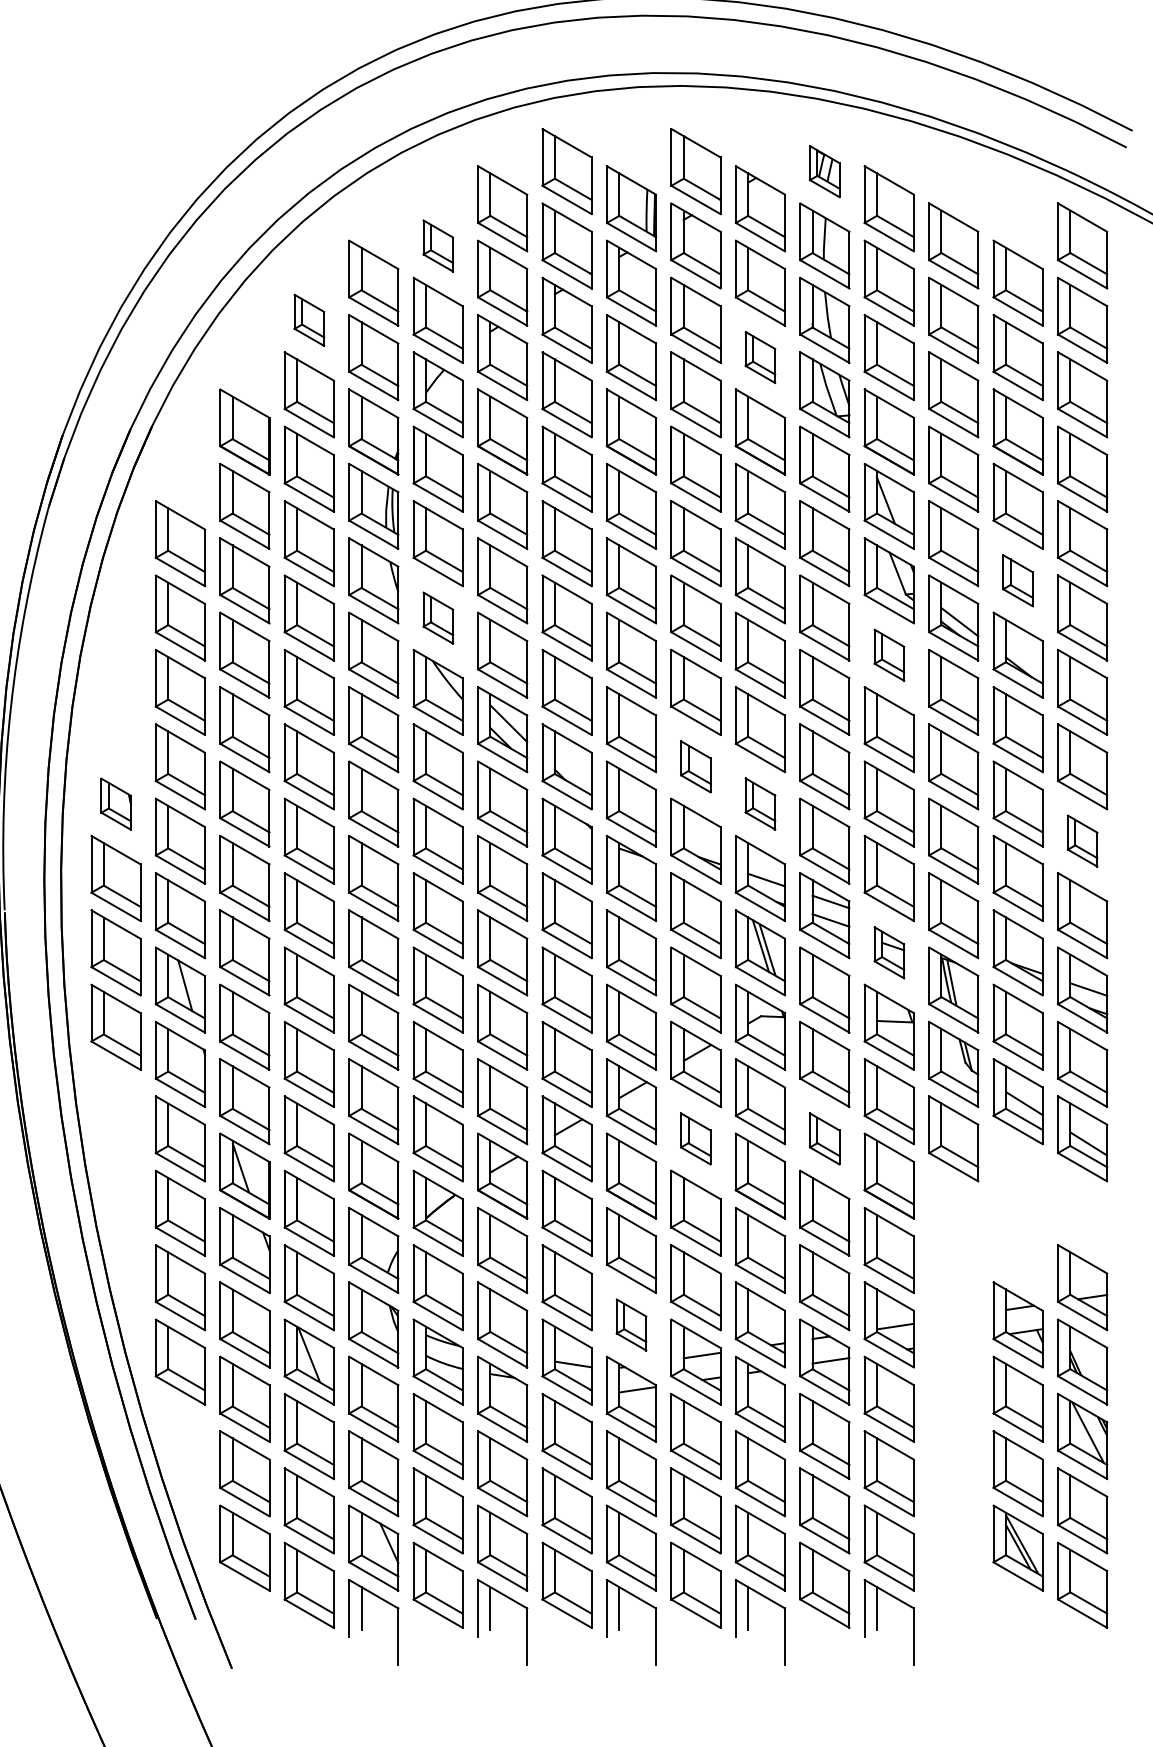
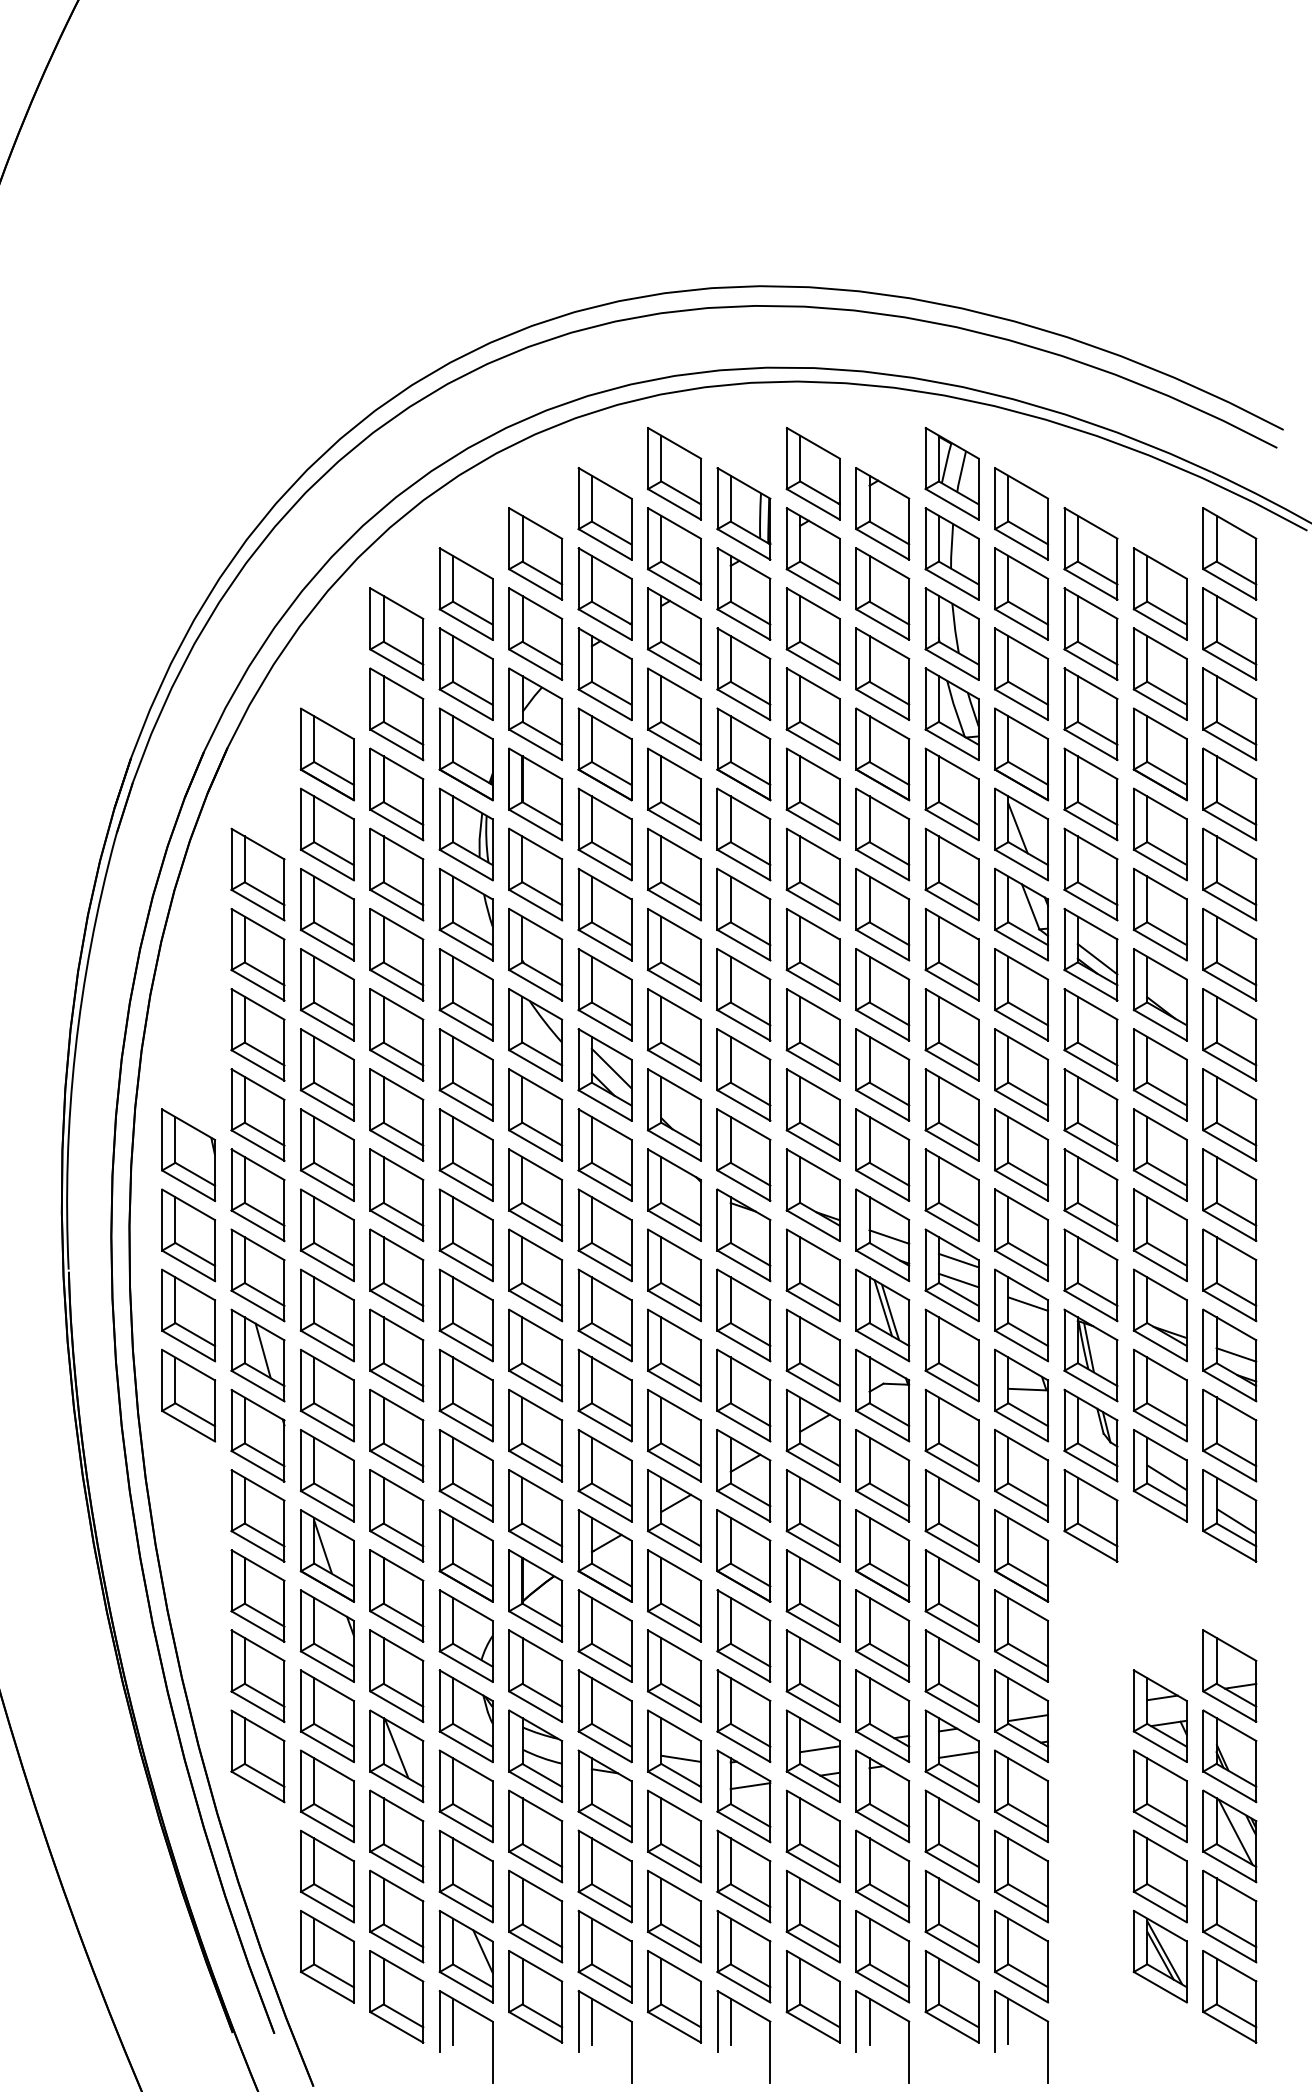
part: (824, 171) -> (951, 473), size x1.67
part: (438, 245) -> (535, 553), size x1.67
part: (309, 319) -> (396, 633), size x1.67
part: (760, 356) -> (882, 673), size x1.67
part: (1017, 580) -> (1159, 914), size x1.67
part: (438, 617) -> (535, 954), size x1.67
part: (889, 654) -> (1021, 994), size x1.67
part: (695, 766) -> (812, 1114), size x1.67
part: (760, 803) -> (882, 1154), size x1.67
part: (115, 804) -> (188, 1155), size x1.67
part: (1082, 840) -> (1229, 1194), size x1.67
part: (889, 952) -> (1021, 1315), size x1.67
part: (695, 1138) -> (812, 1515), size x1.67
part: (824, 1138) -> (951, 1515), size x1.67
part: (631, 1325) -> (743, 1716), size x1.67

